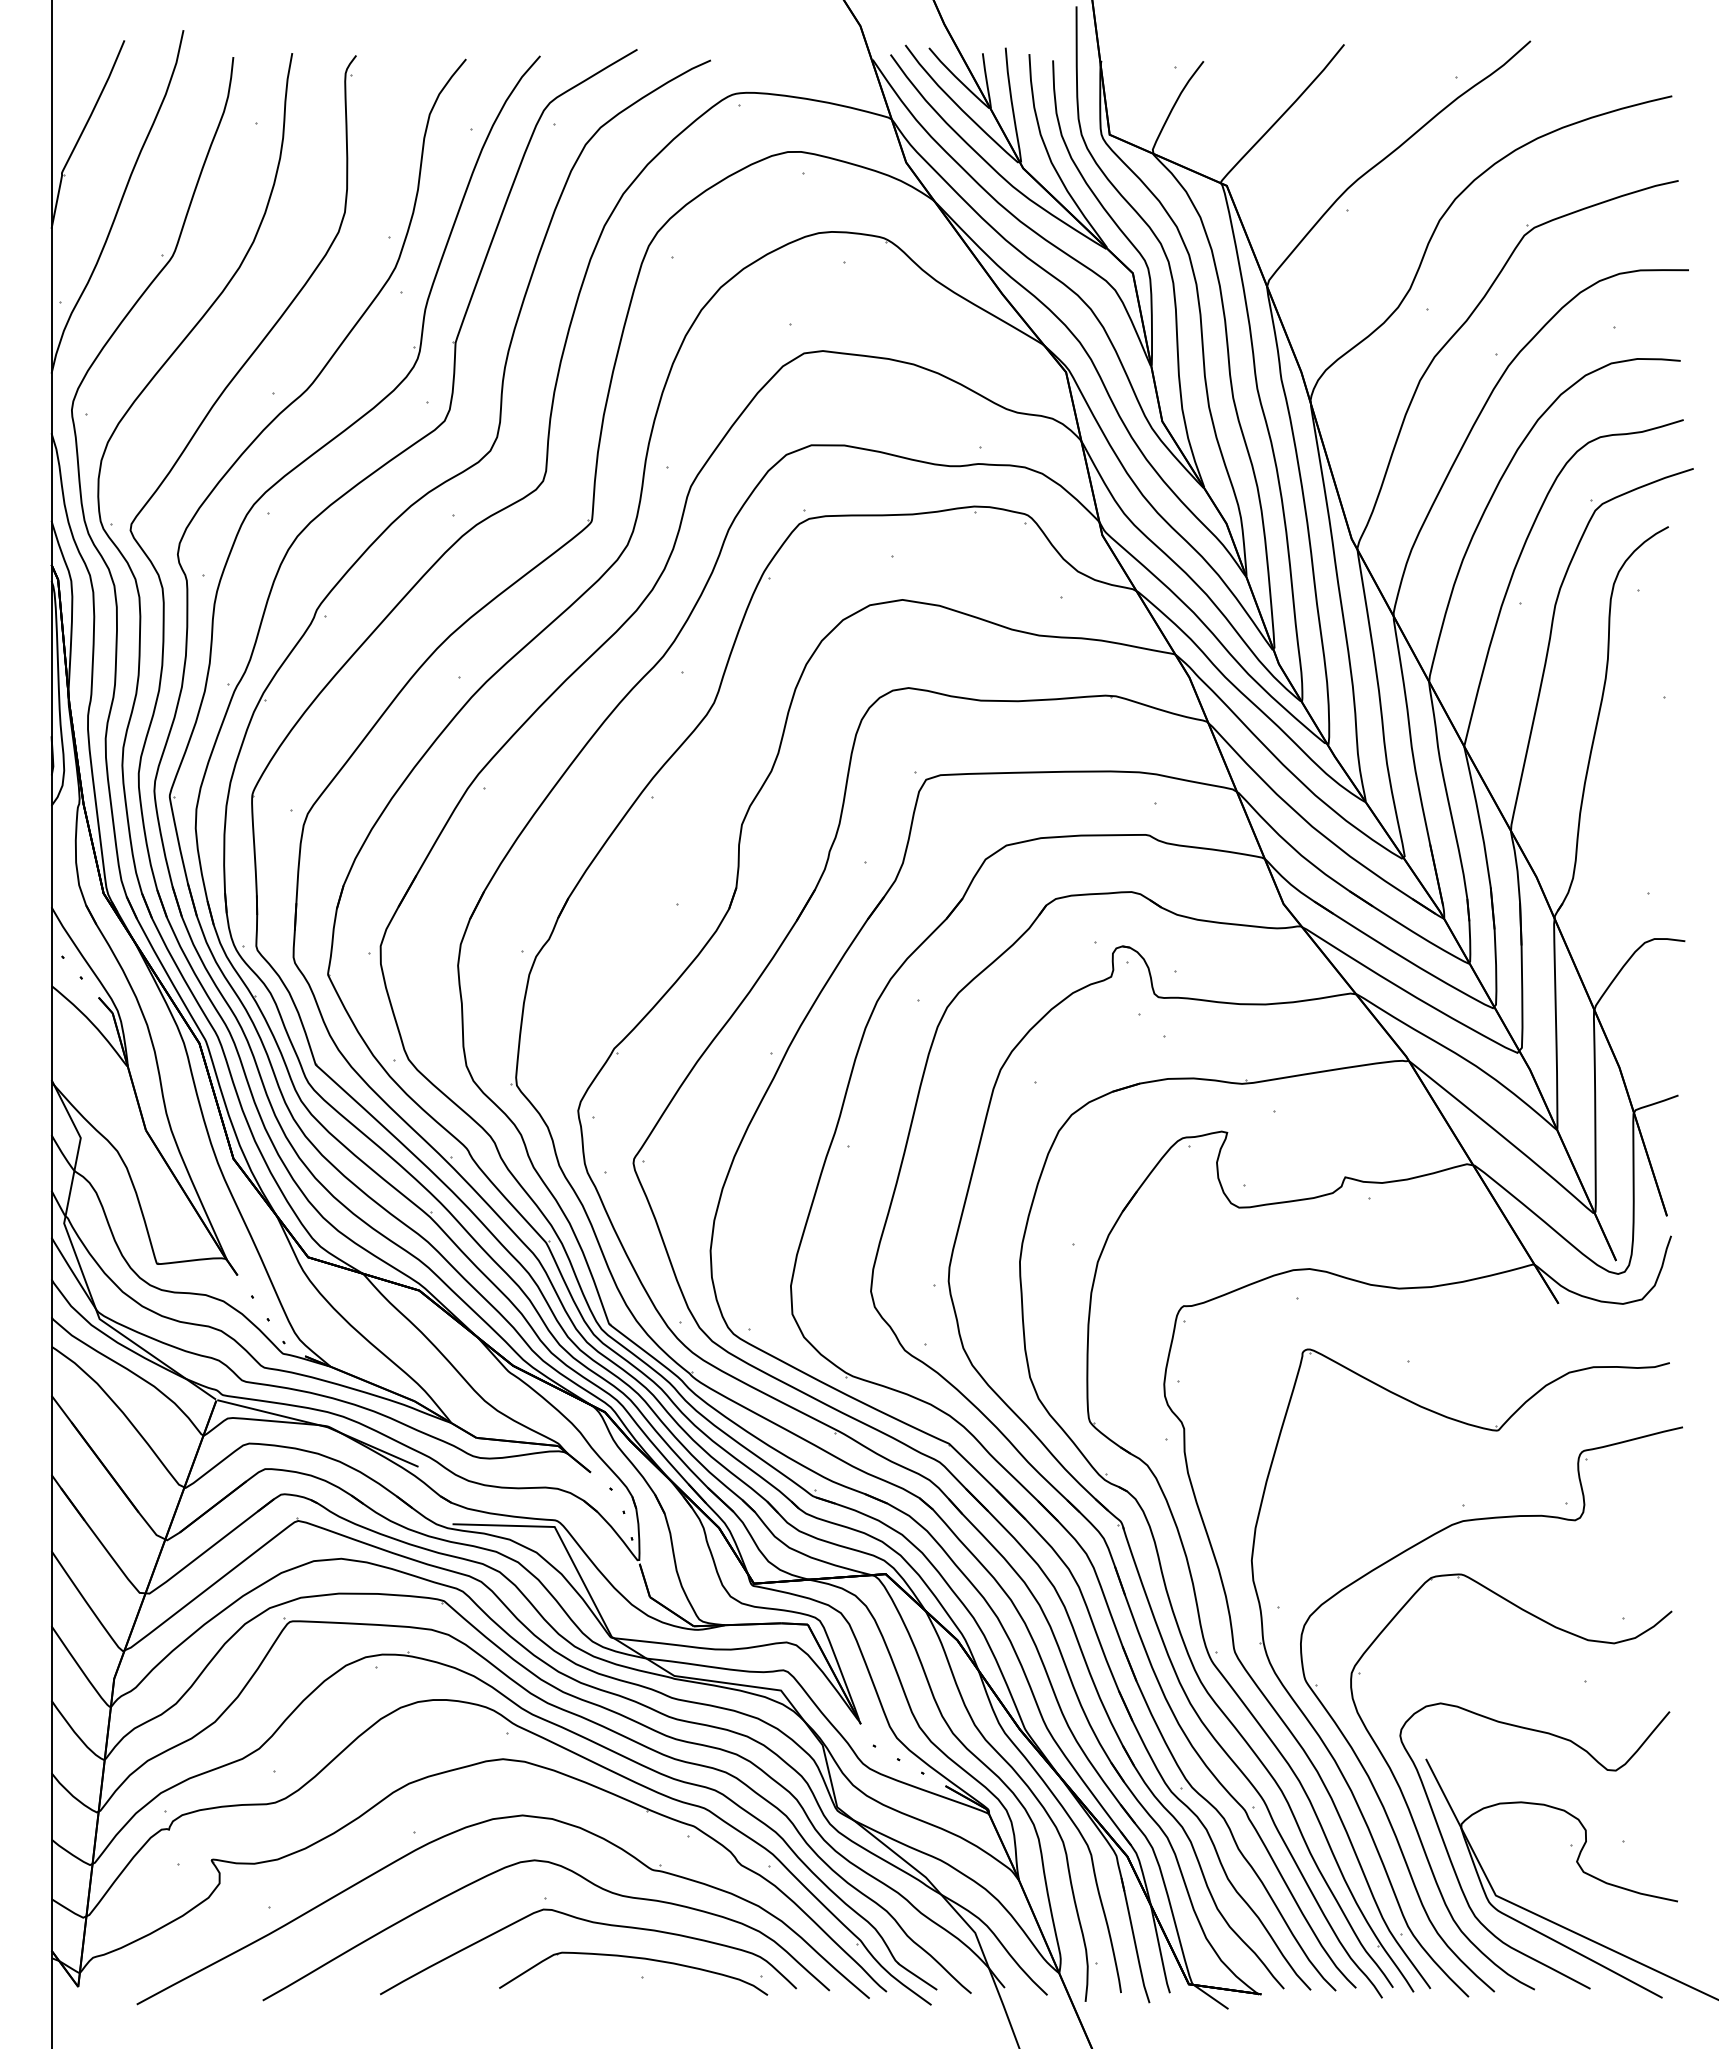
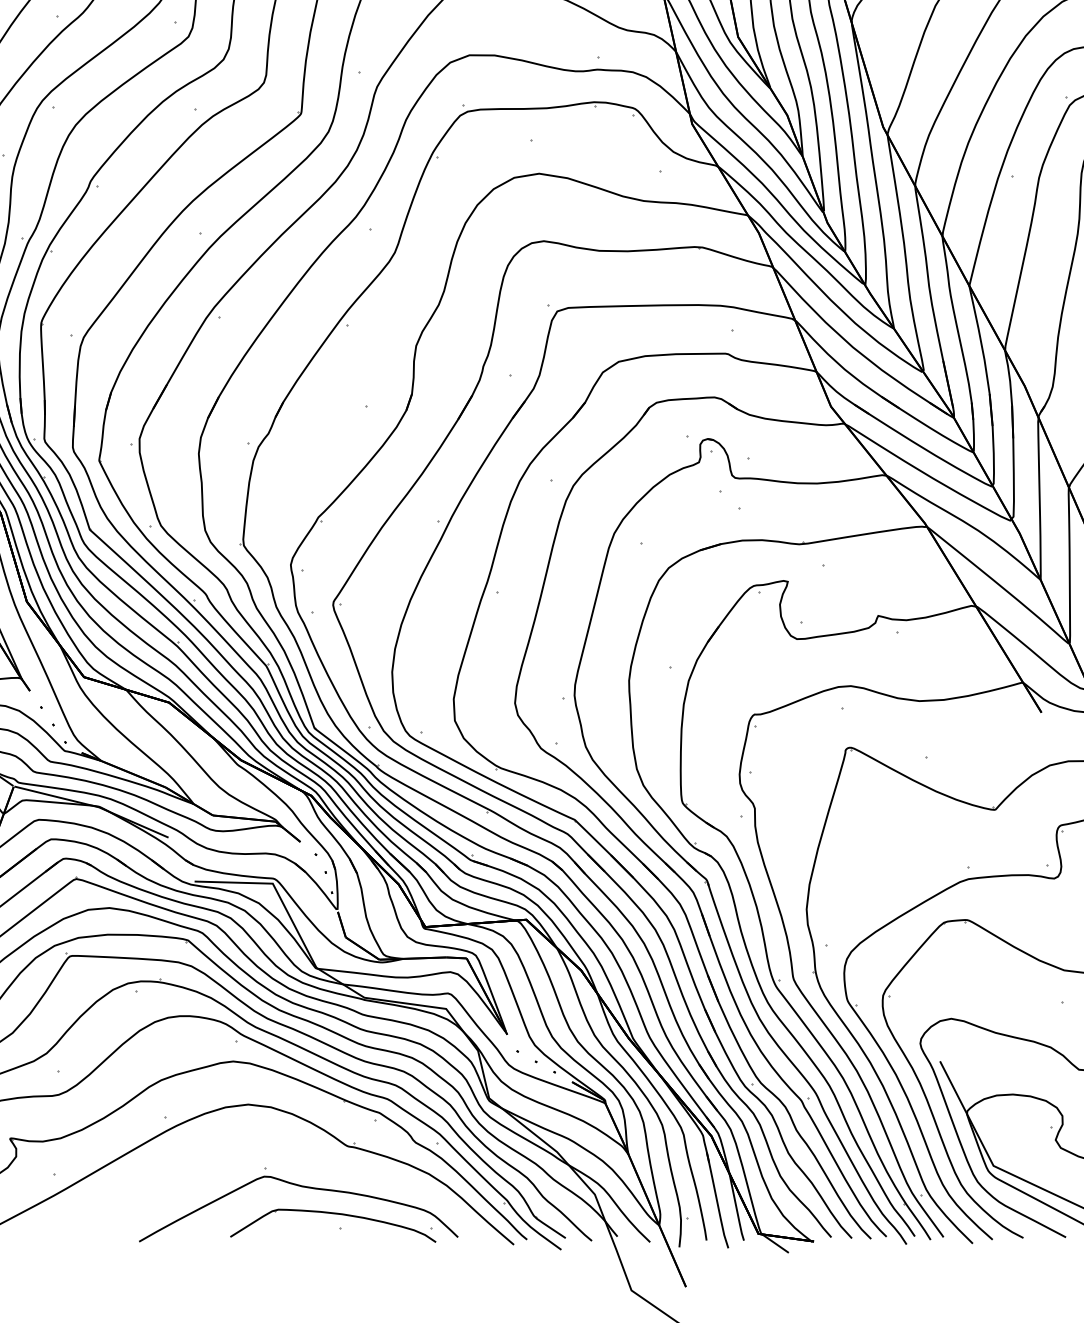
curve: (580, 1877) -> (292, 1152), removed

